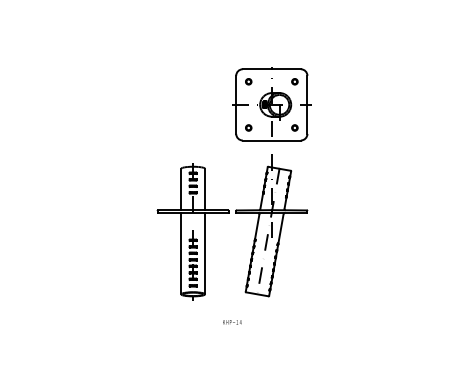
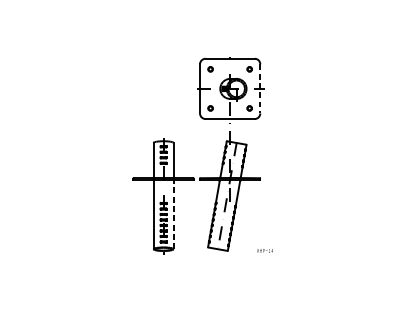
line: (307, 105) -> (260, 89), solid -> dashed
line: (205, 253) -> (174, 214), solid -> dashed
text: (232, 322) -> (265, 251), moved

